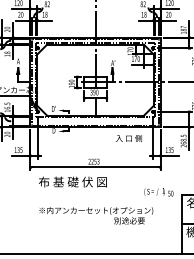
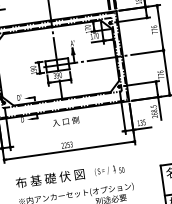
text: (128, 138) -> (65, 121), moved
text: (72, 181) -> (49, 178), moved
text: (158, 192) -> (109, 170), moved

